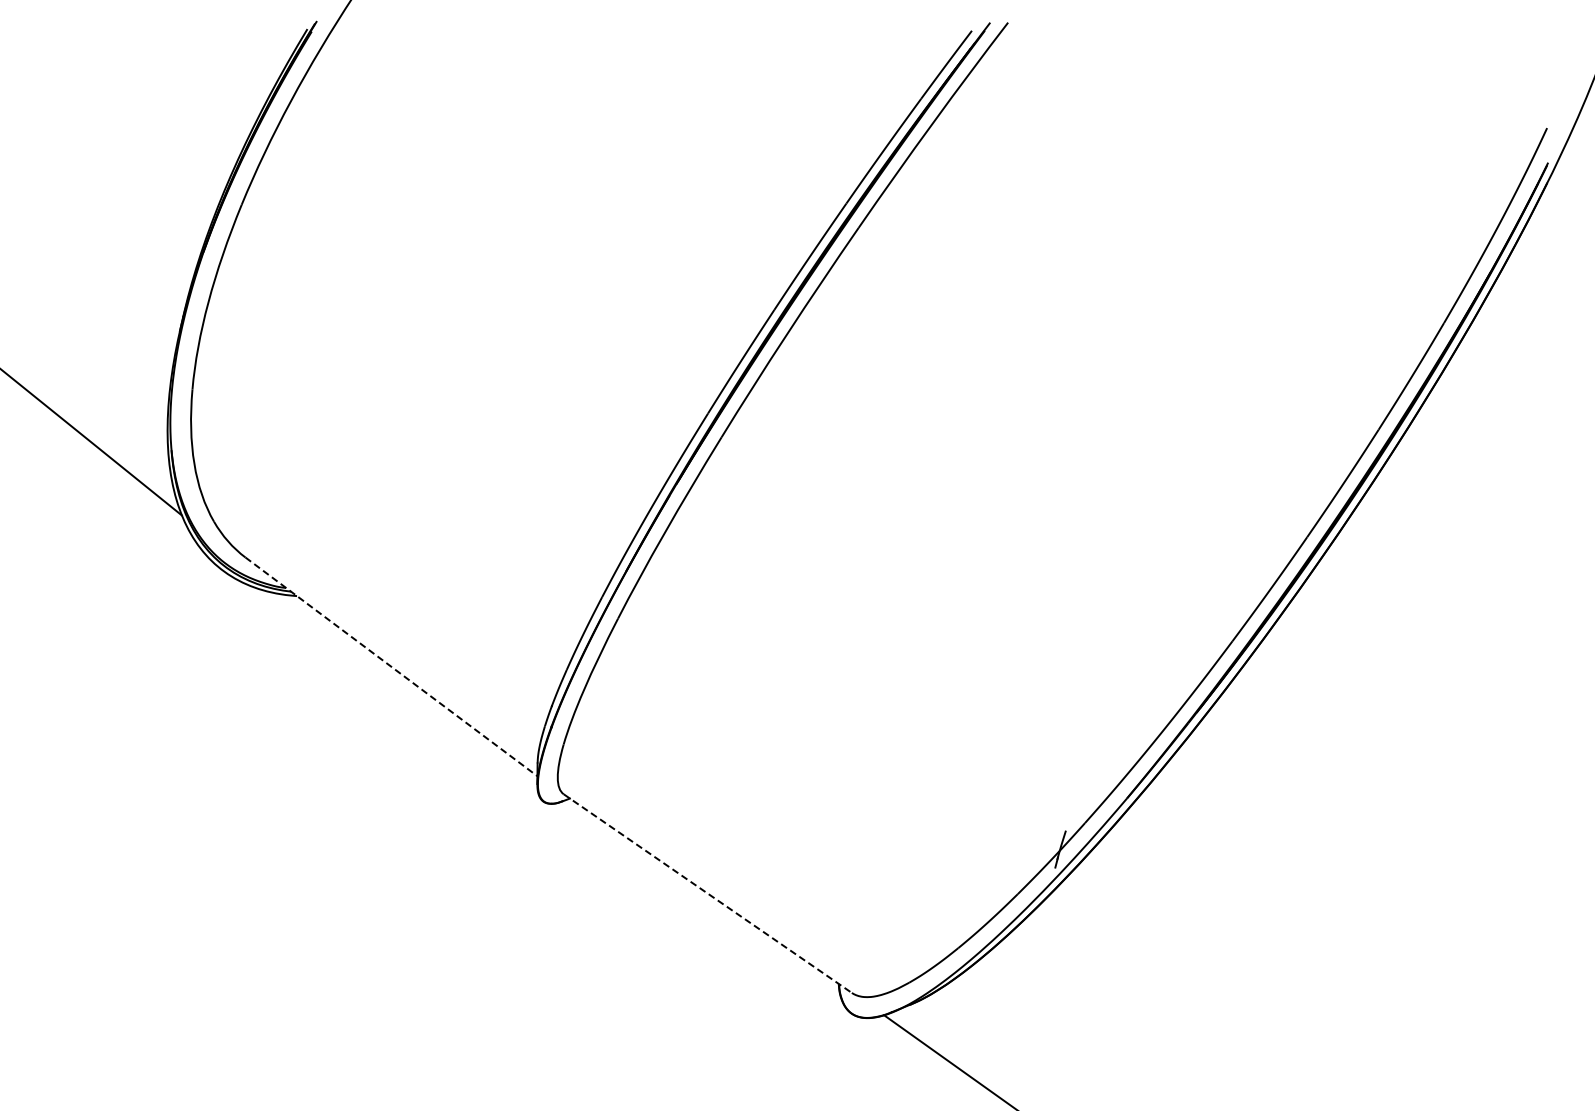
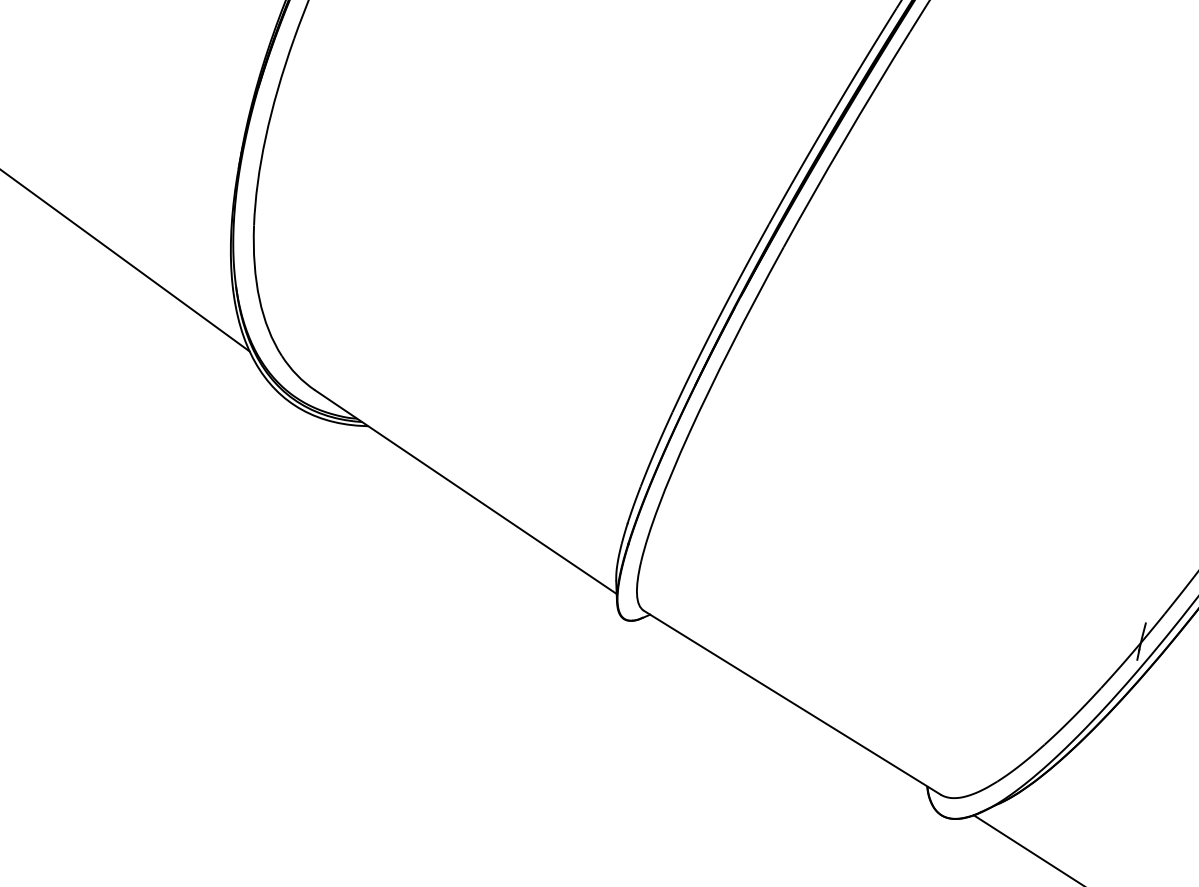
line: (391, 667) -> (465, 492), dashed -> solid
line: (707, 893) -> (791, 702), dashed -> solid

